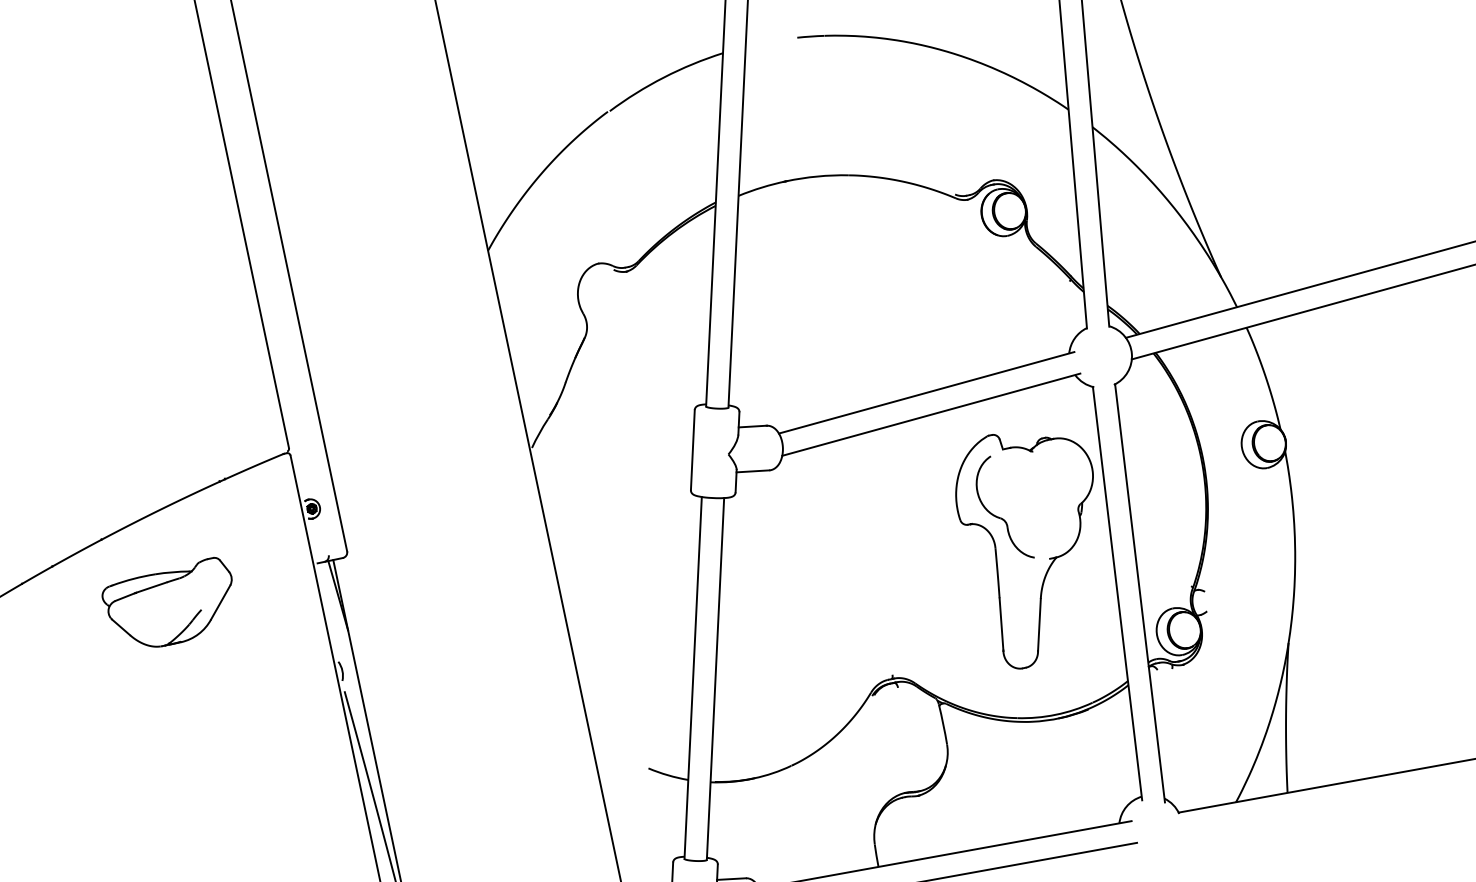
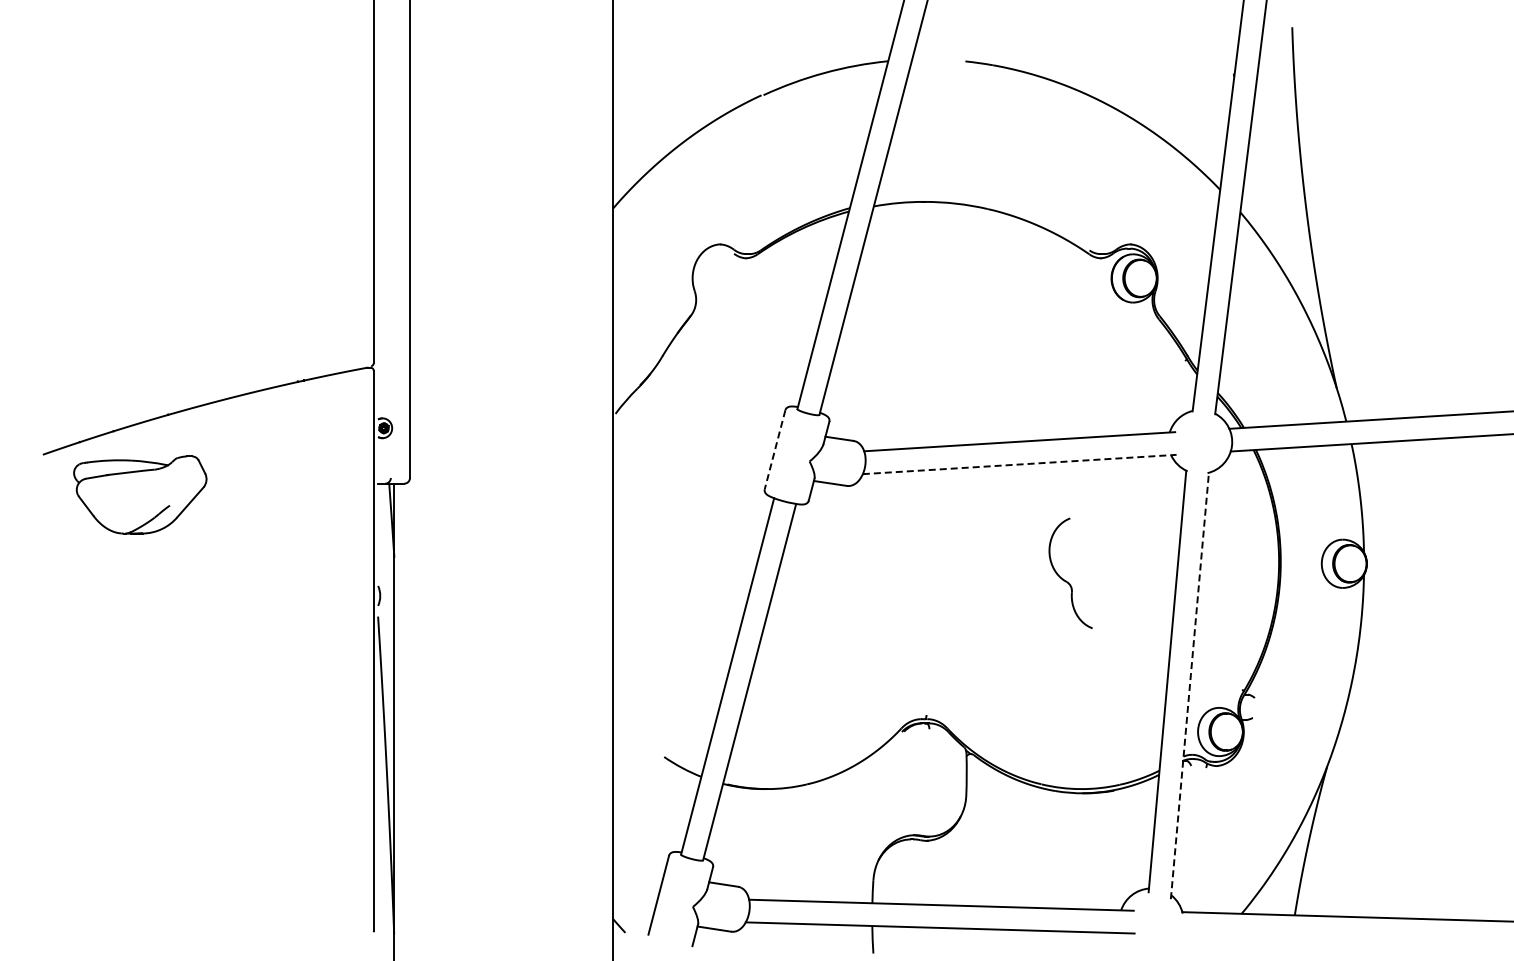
line: (932, 414) -> (1020, 464), solid -> dashed
line: (693, 449) -> (775, 449), solid -> dashed
part: (1037, 545) -> (1097, 616), removed
line: (1139, 593) -> (1189, 685), solid -> dashed
part: (170, 605) -> (140, 494), moved

